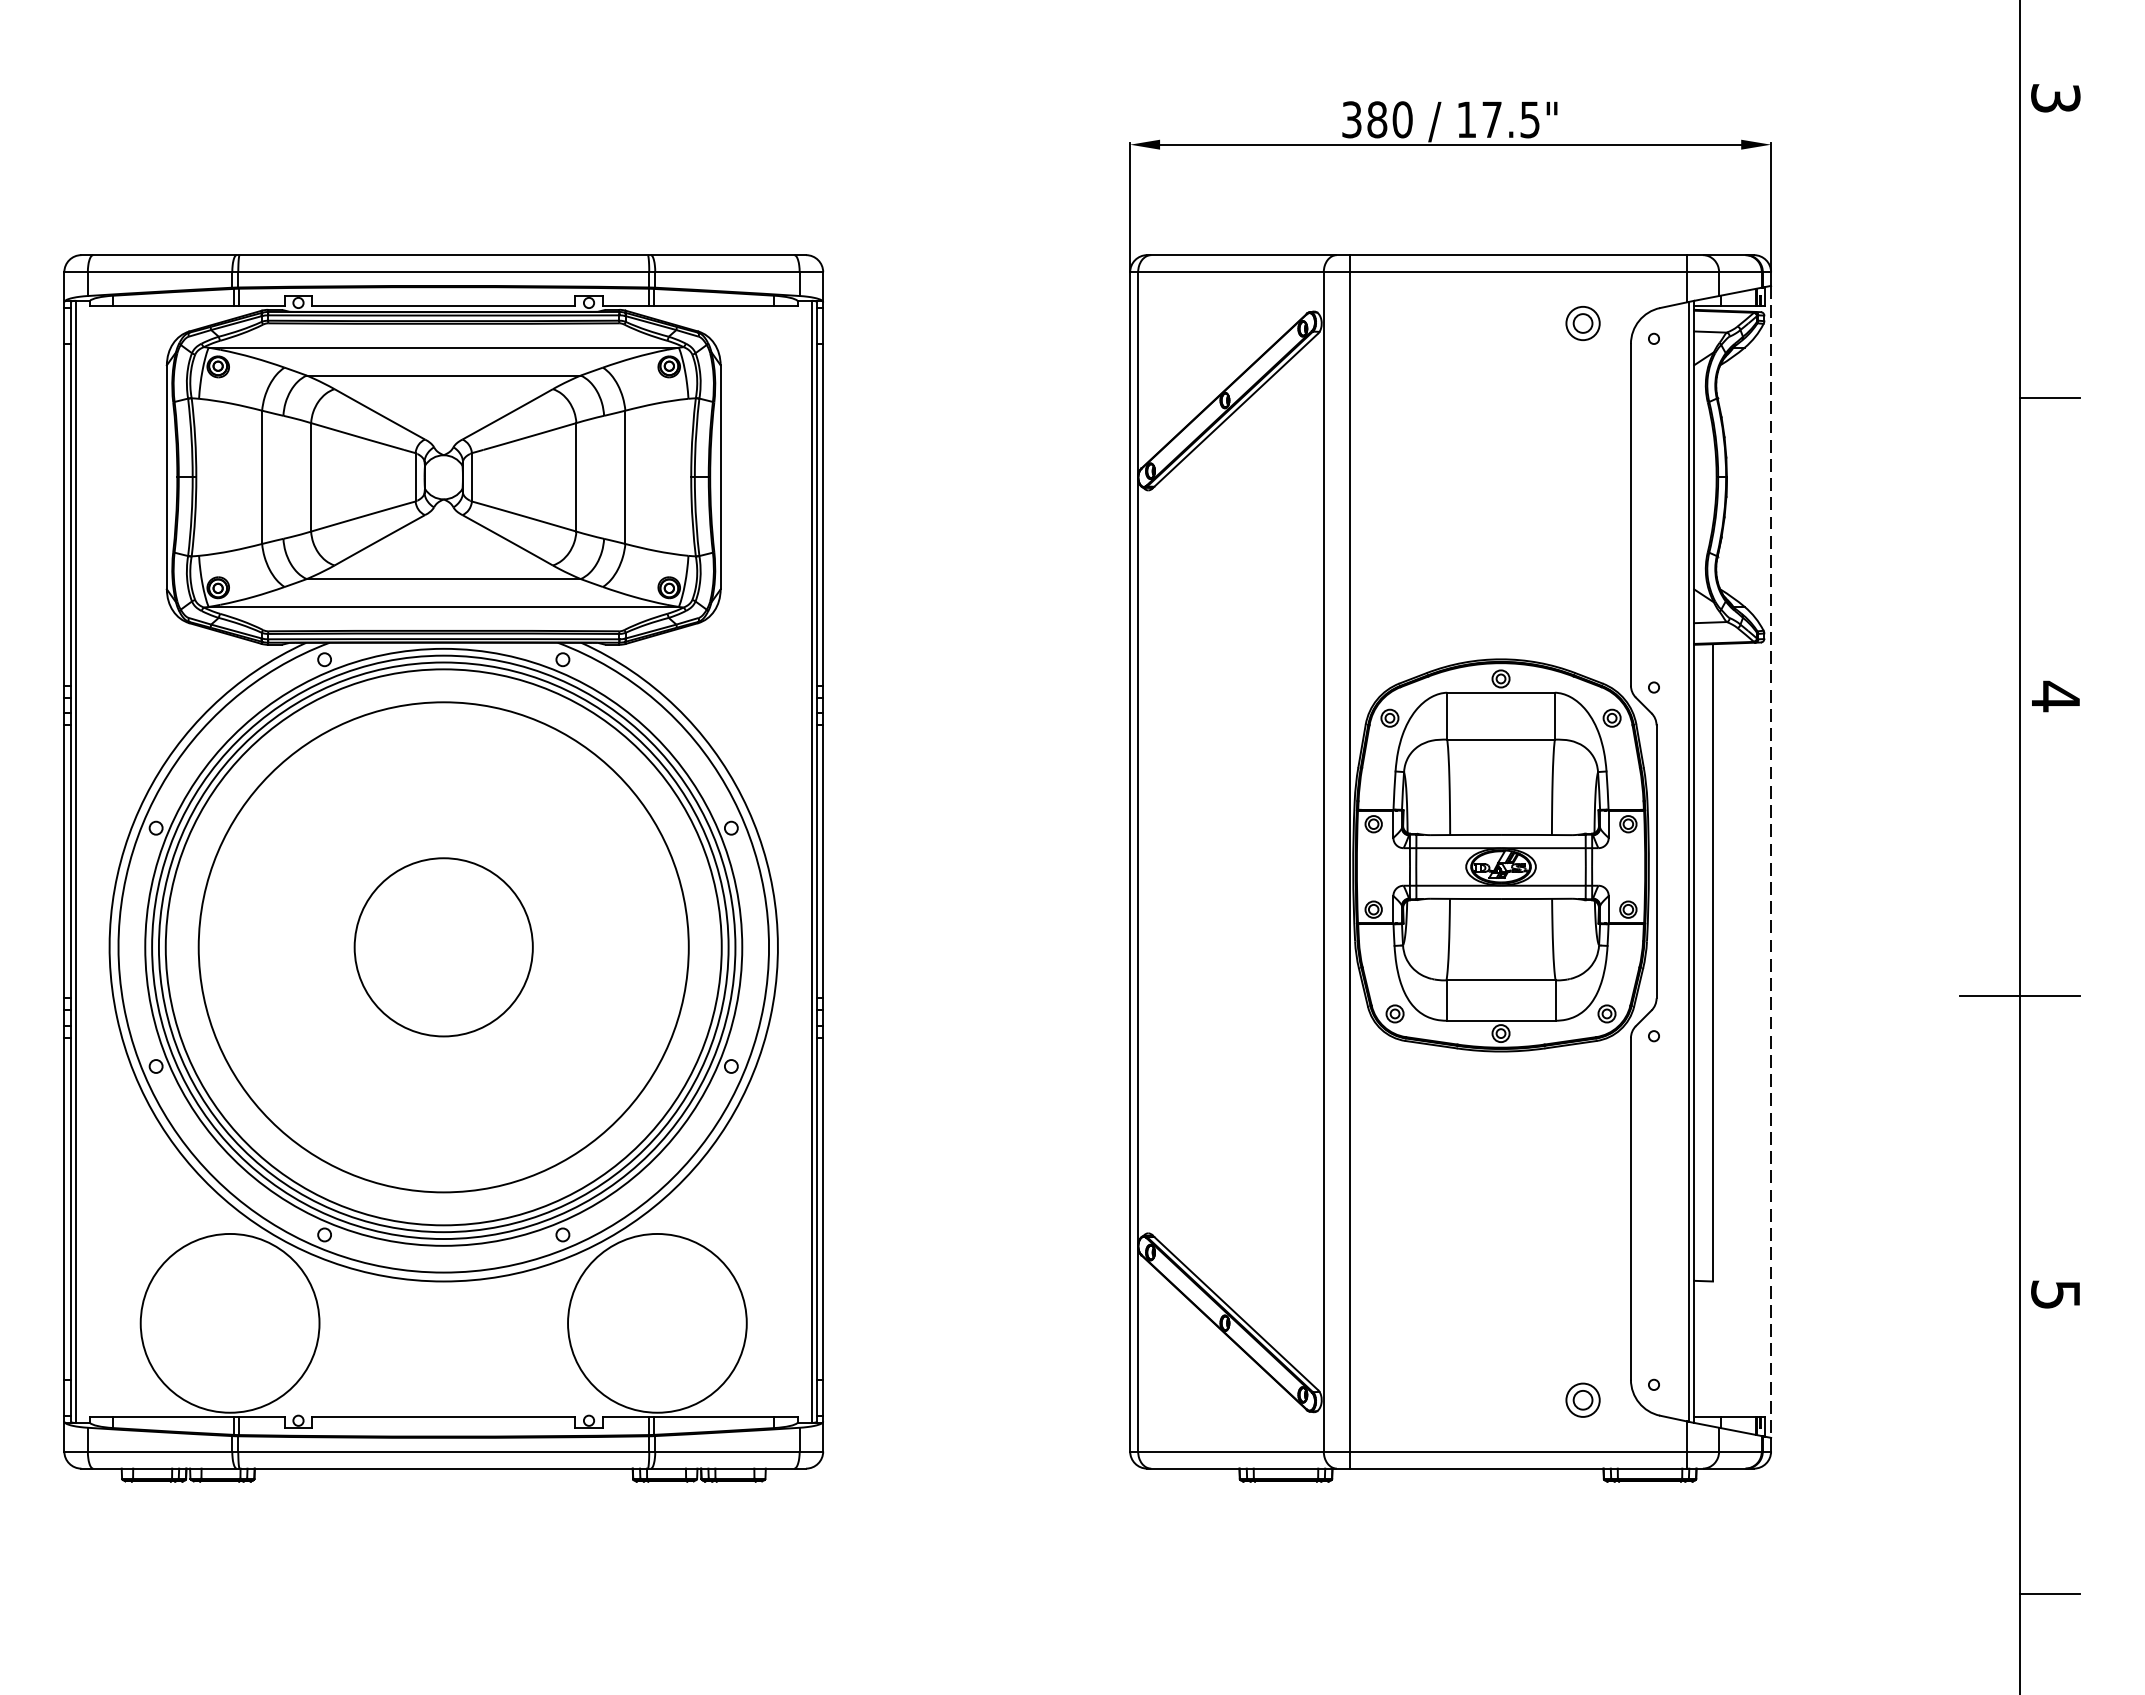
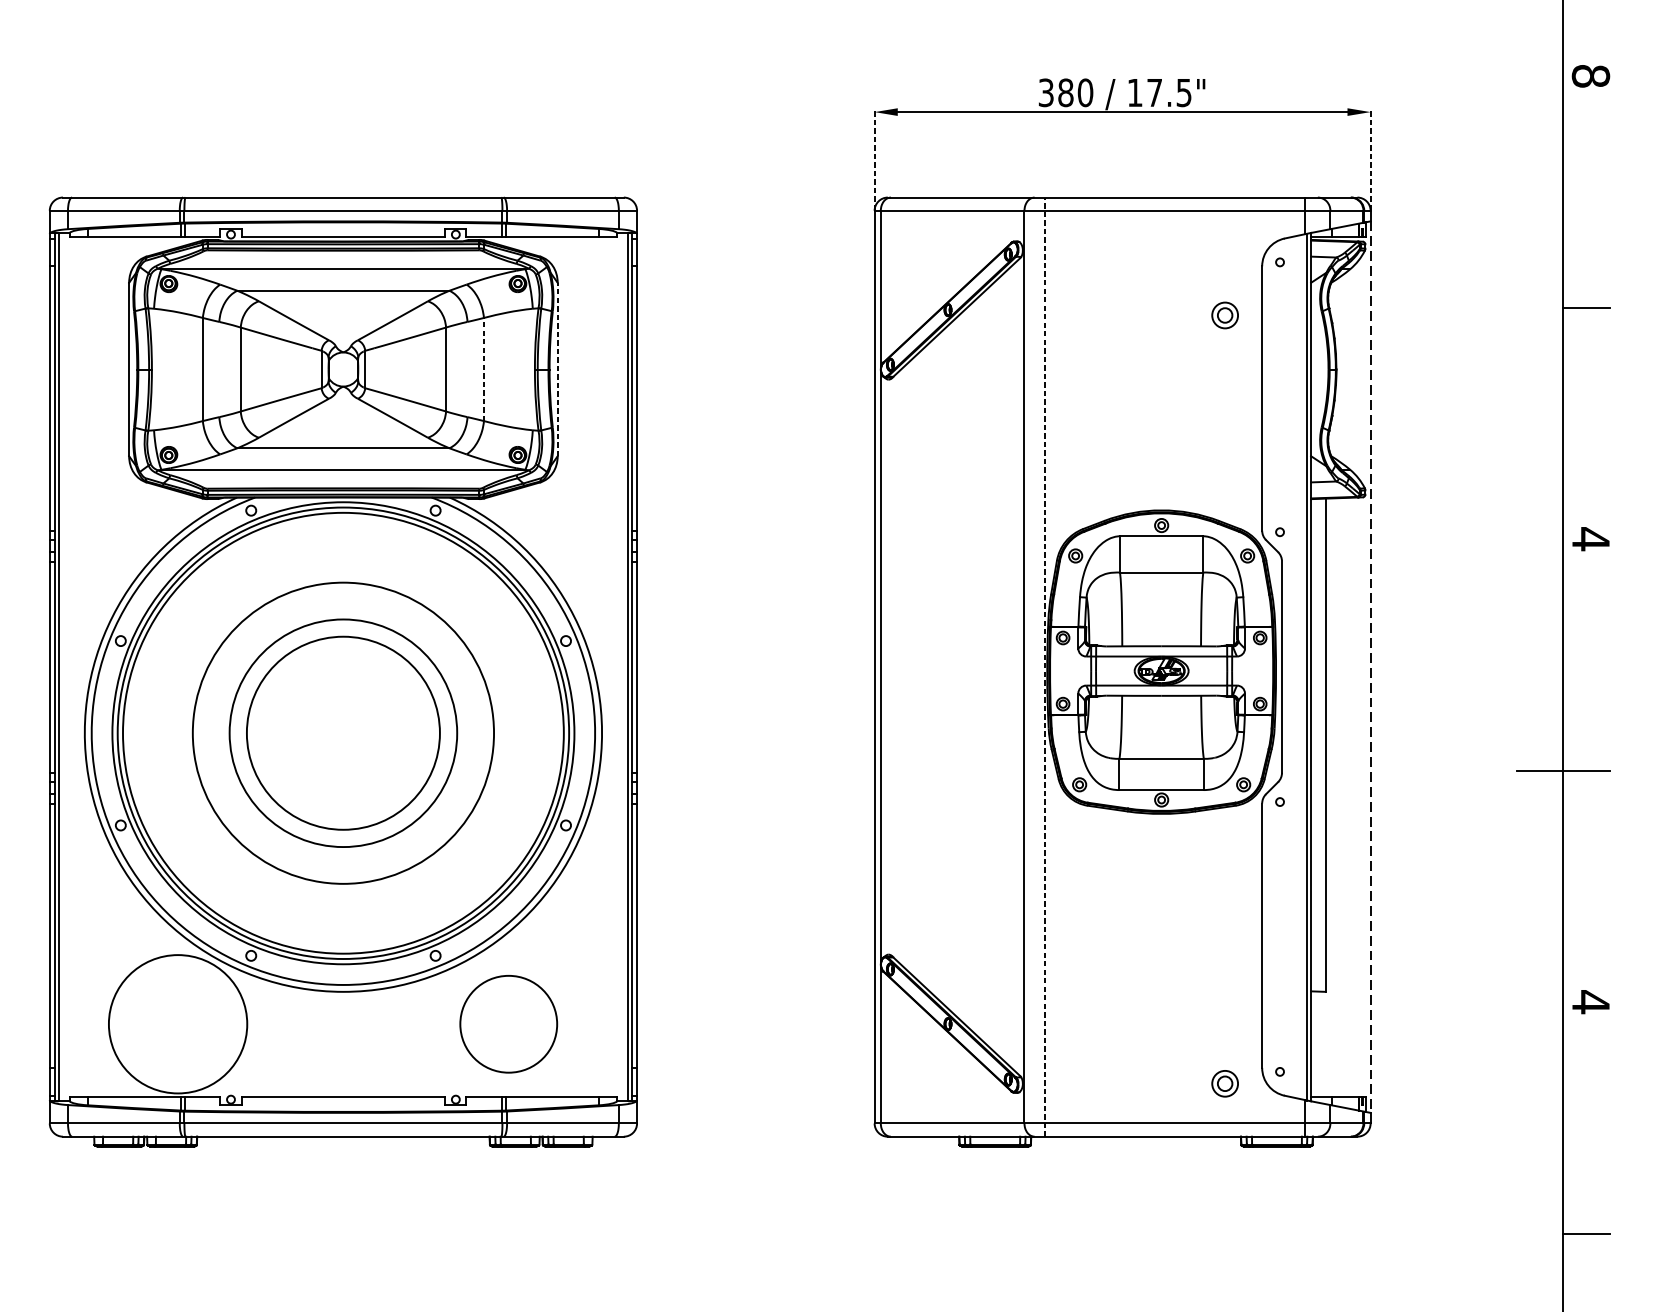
text: (2055, 98) -> (1590, 76), 3 -> 8
line: (1130, 206) -> (874, 159), solid -> dashed
line: (1771, 206) -> (1370, 159), solid -> dashed
part: (1582, 323) -> (1224, 315), moved
line: (720, 476) -> (557, 368), solid -> dashed
line: (625, 477) -> (484, 369), solid -> dashed
line: (1349, 861) -> (1044, 666), solid -> dashed
circle: (443, 947) -> (343, 733), size x0.6
circle: (443, 947) -> (343, 733), size x0.7
circle: (443, 947) -> (343, 733), size x1.4
text: (2055, 1294) -> (1590, 1001), 5 -> 4
circle: (657, 1322) -> (508, 1023), size x0.7

